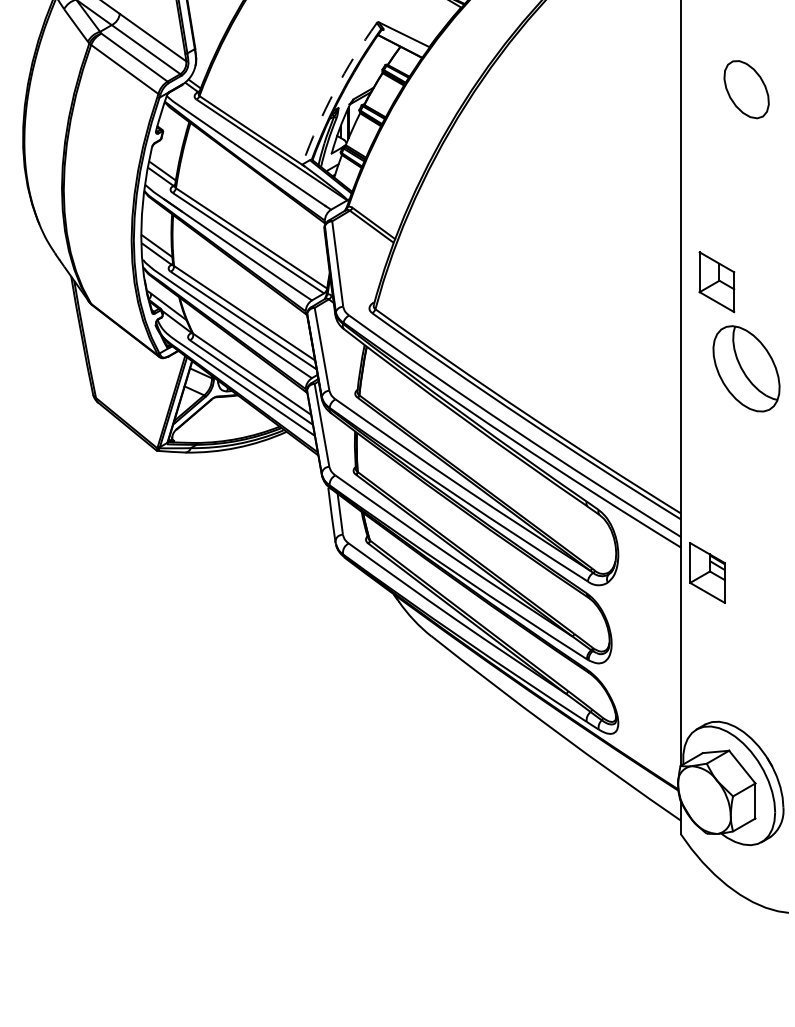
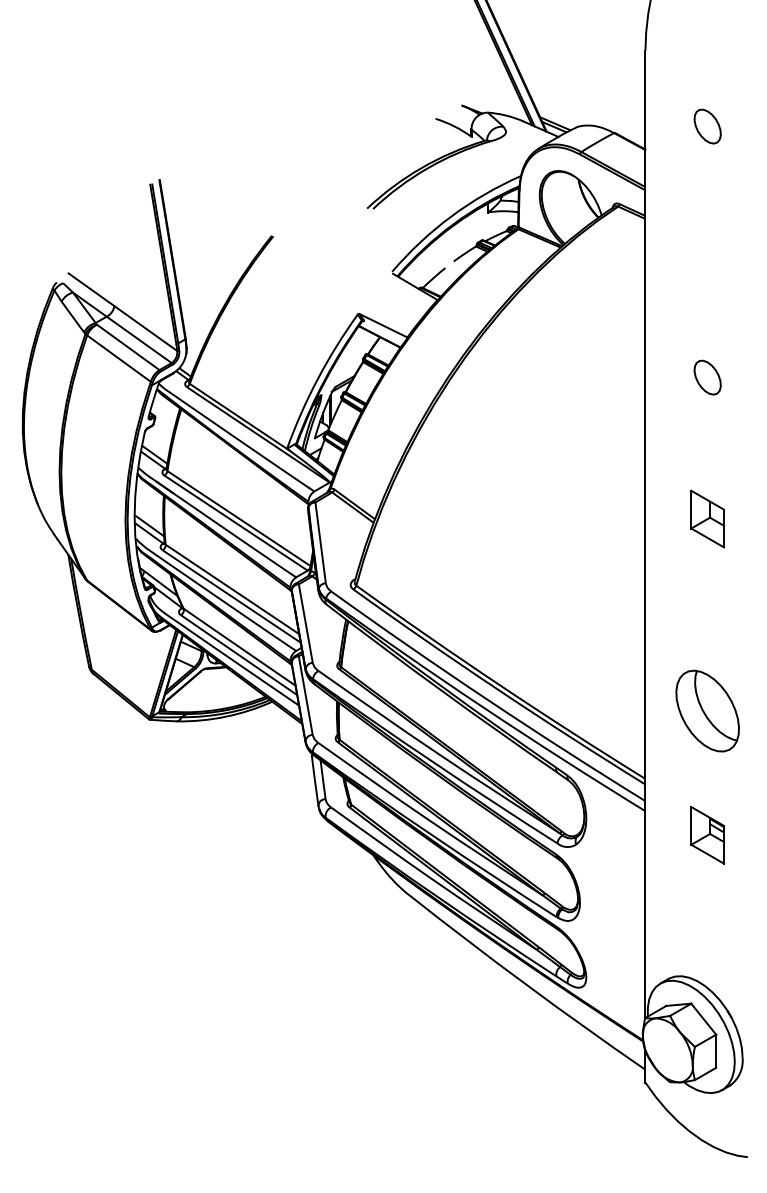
part: (746, 89) -> (707, 377), size x0.62
arc: (334, 91) -> (317, 379), dashed -> solid
part: (716, 281) -> (707, 518), moved
part: (746, 368) -> (707, 710), moved
part: (707, 573) -> (707, 835), moved

